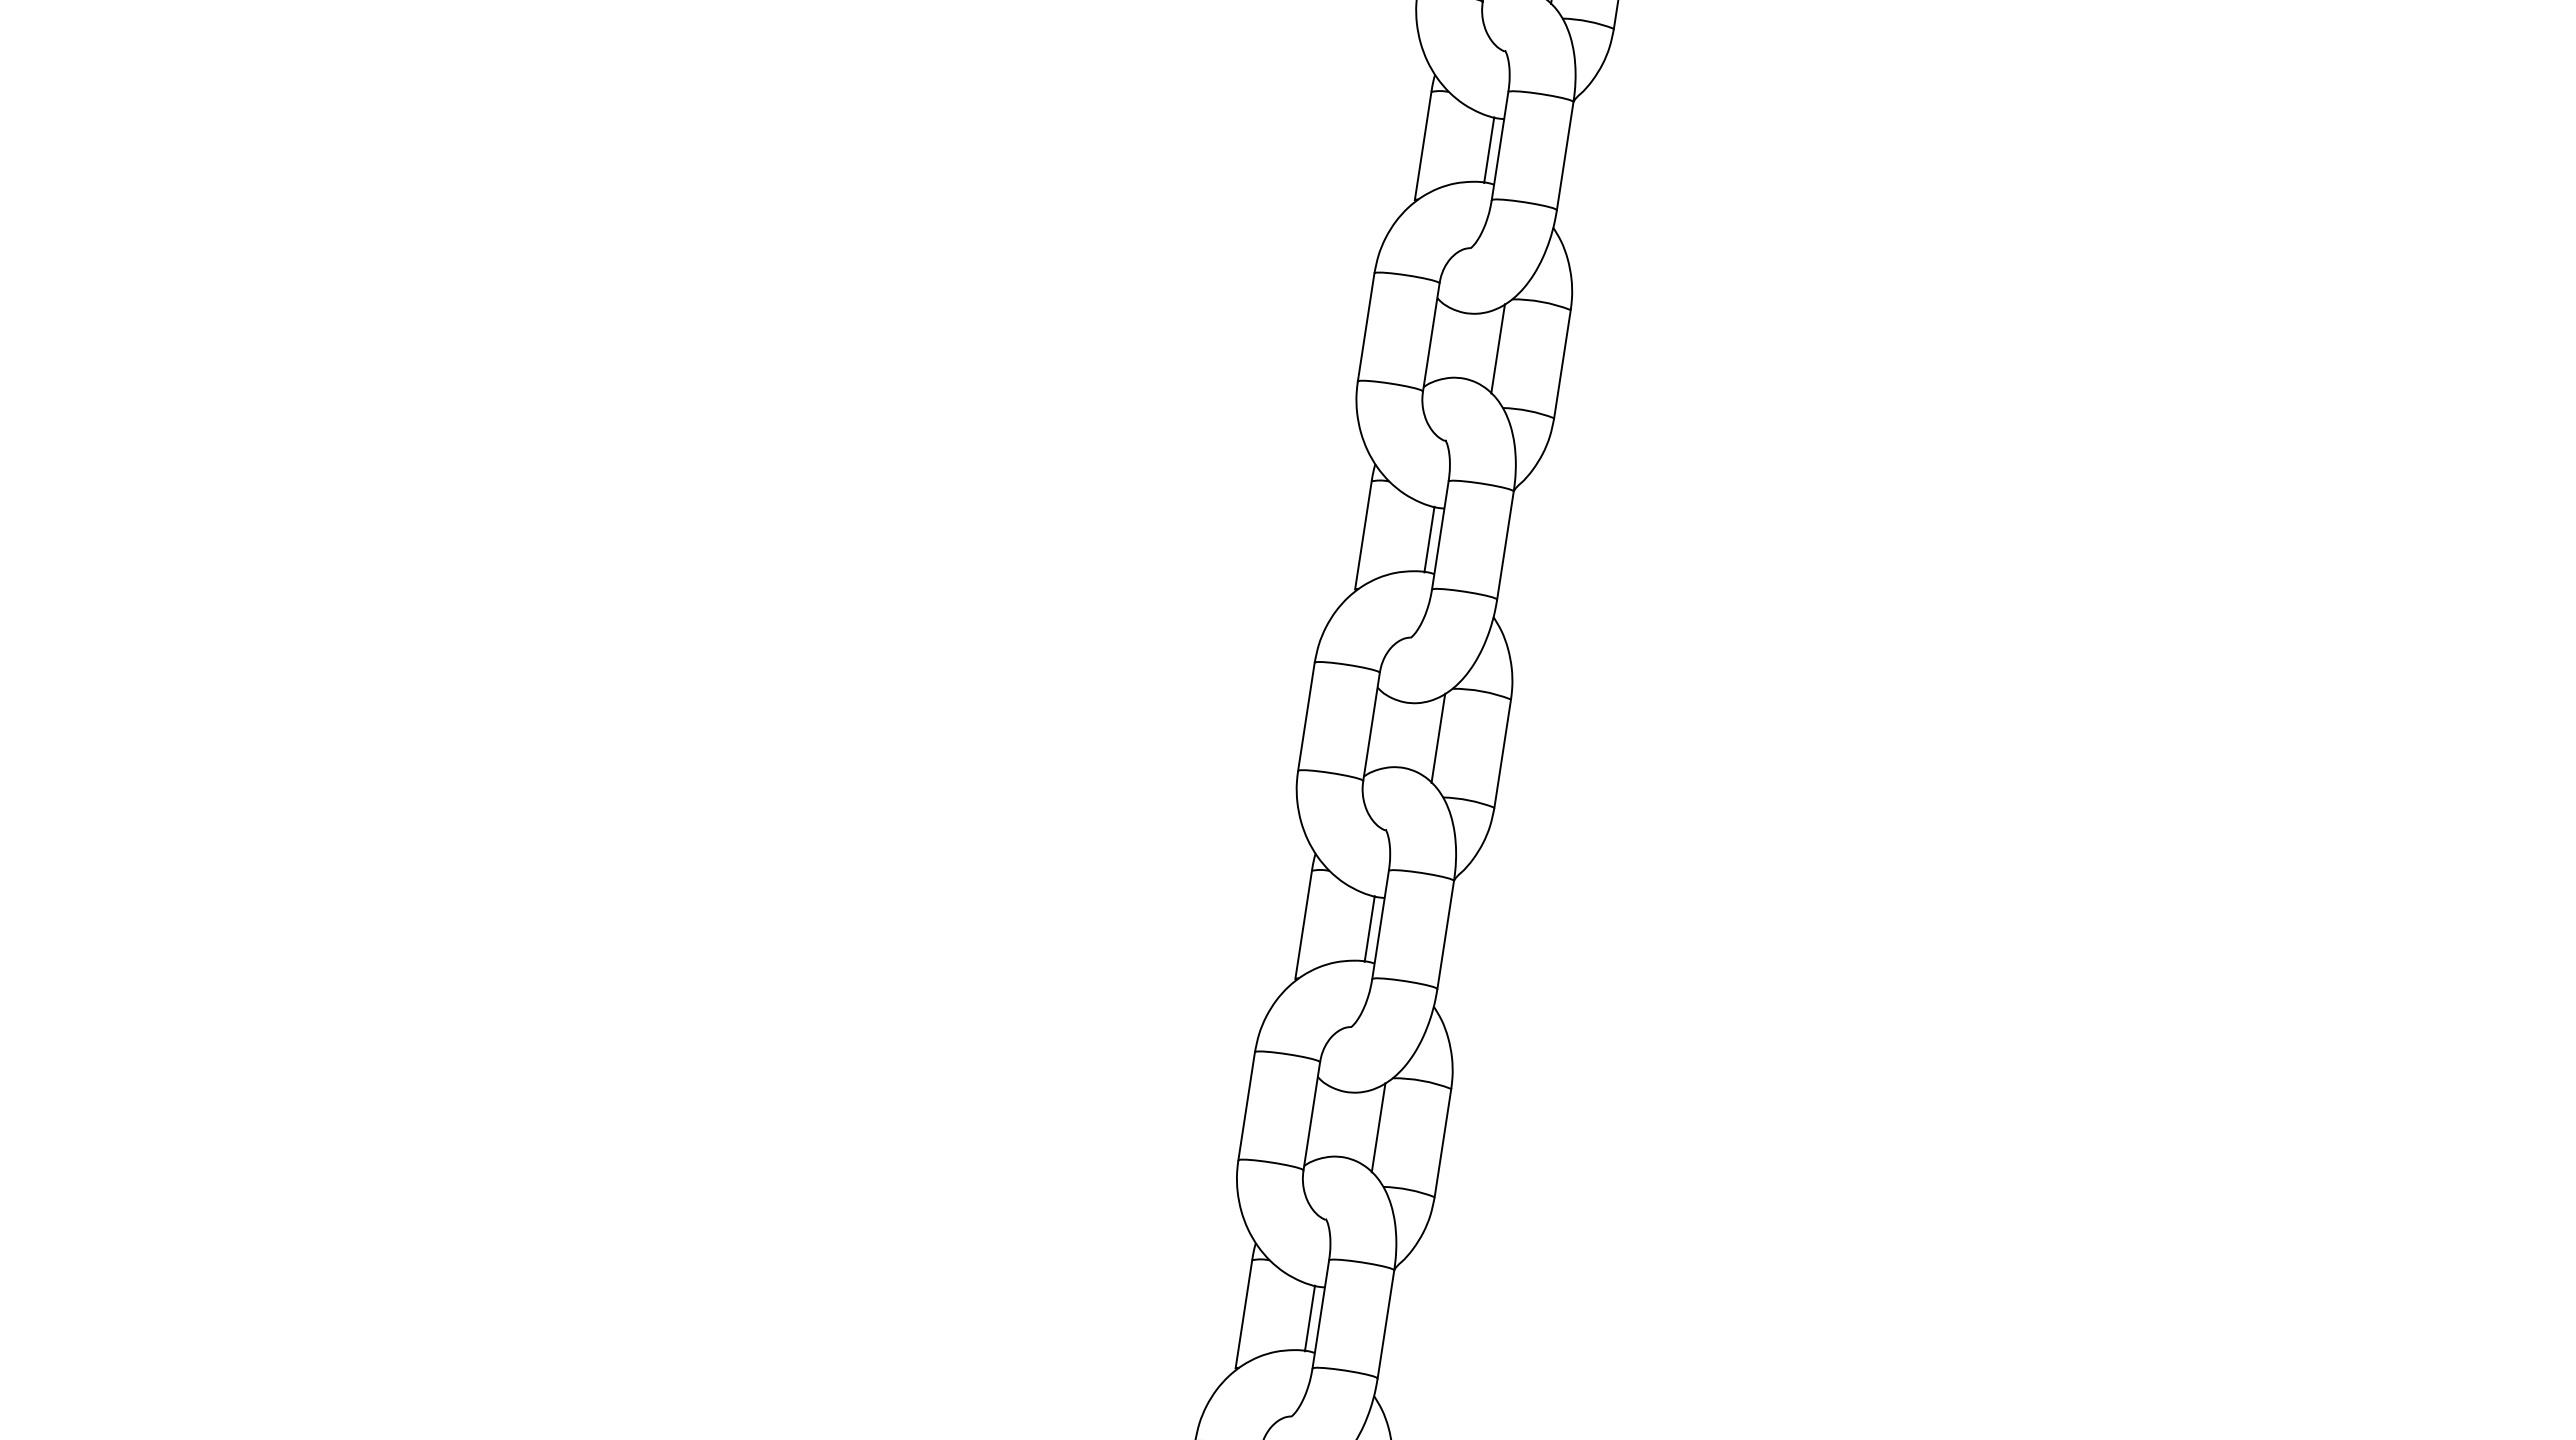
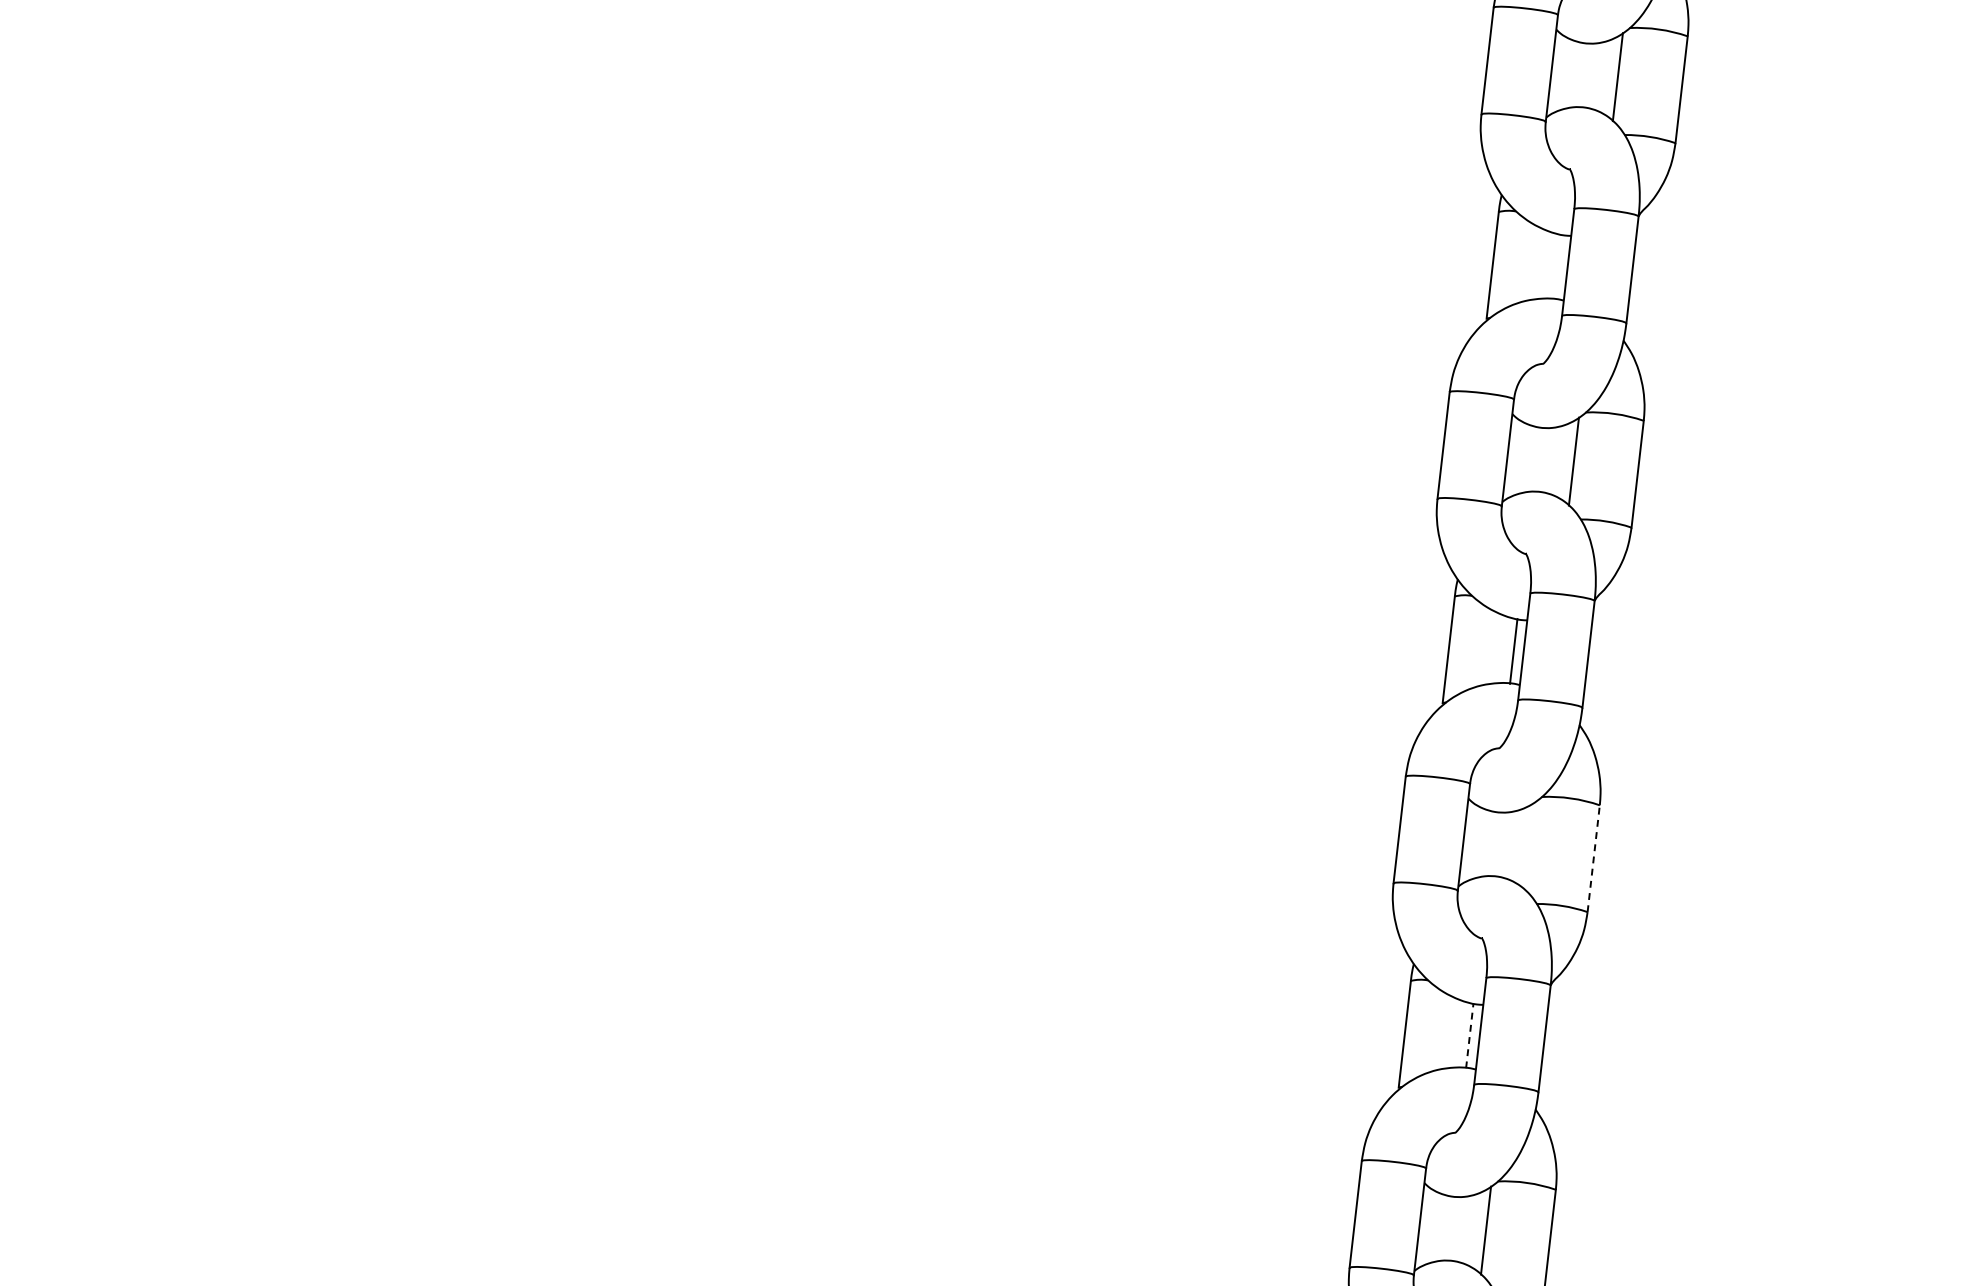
line: (1429, 539) -> (1557, 266), removed
line: (1378, 1127) -> (1529, 845), removed
line: (1442, 1143) -> (1593, 859), solid -> dashed
line: (1310, 1318) -> (1470, 1035), solid -> dashed

